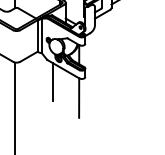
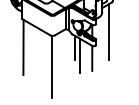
line: (106, 57) -> (109, 32), added
line: (60, 93) -> (80, 55), added

